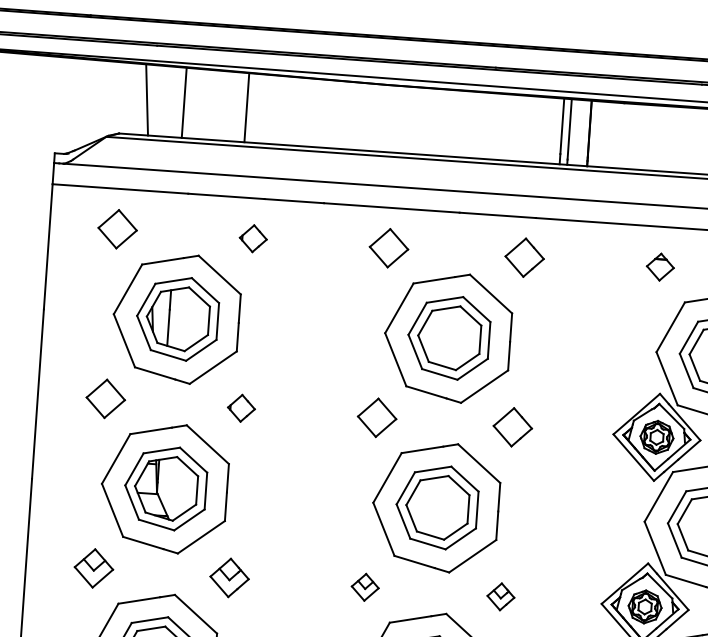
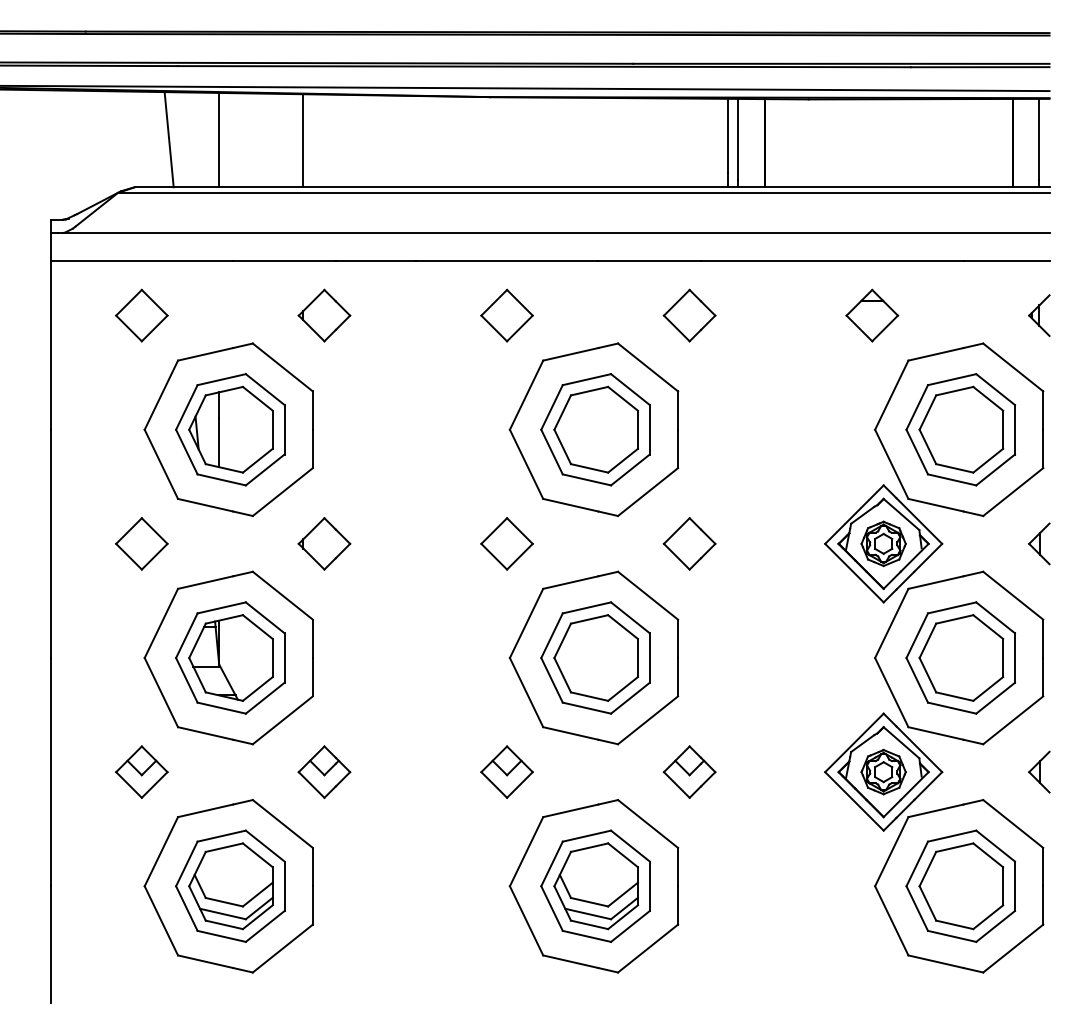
part: (253, 238) -> (324, 315), size x1.43
part: (660, 267) -> (872, 315), size x1.43
part: (241, 408) -> (324, 543), size x1.43
part: (364, 586) -> (506, 771), size x1.43
part: (500, 596) -> (689, 771), size x1.43

